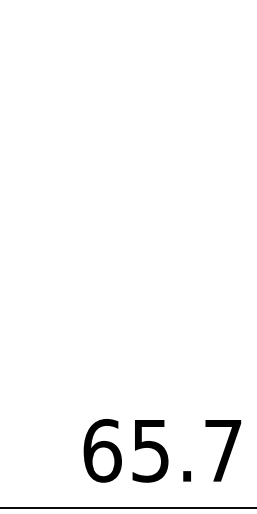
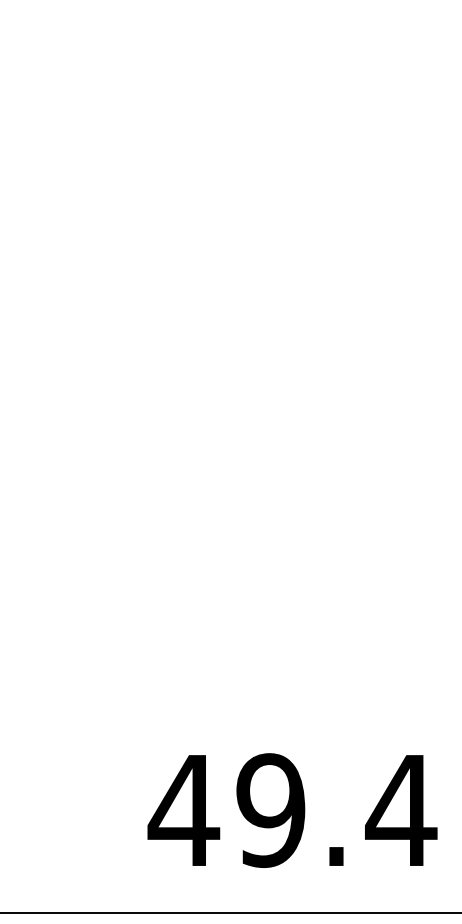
text: (162, 450) -> (292, 809), 65.7 -> 49.4

